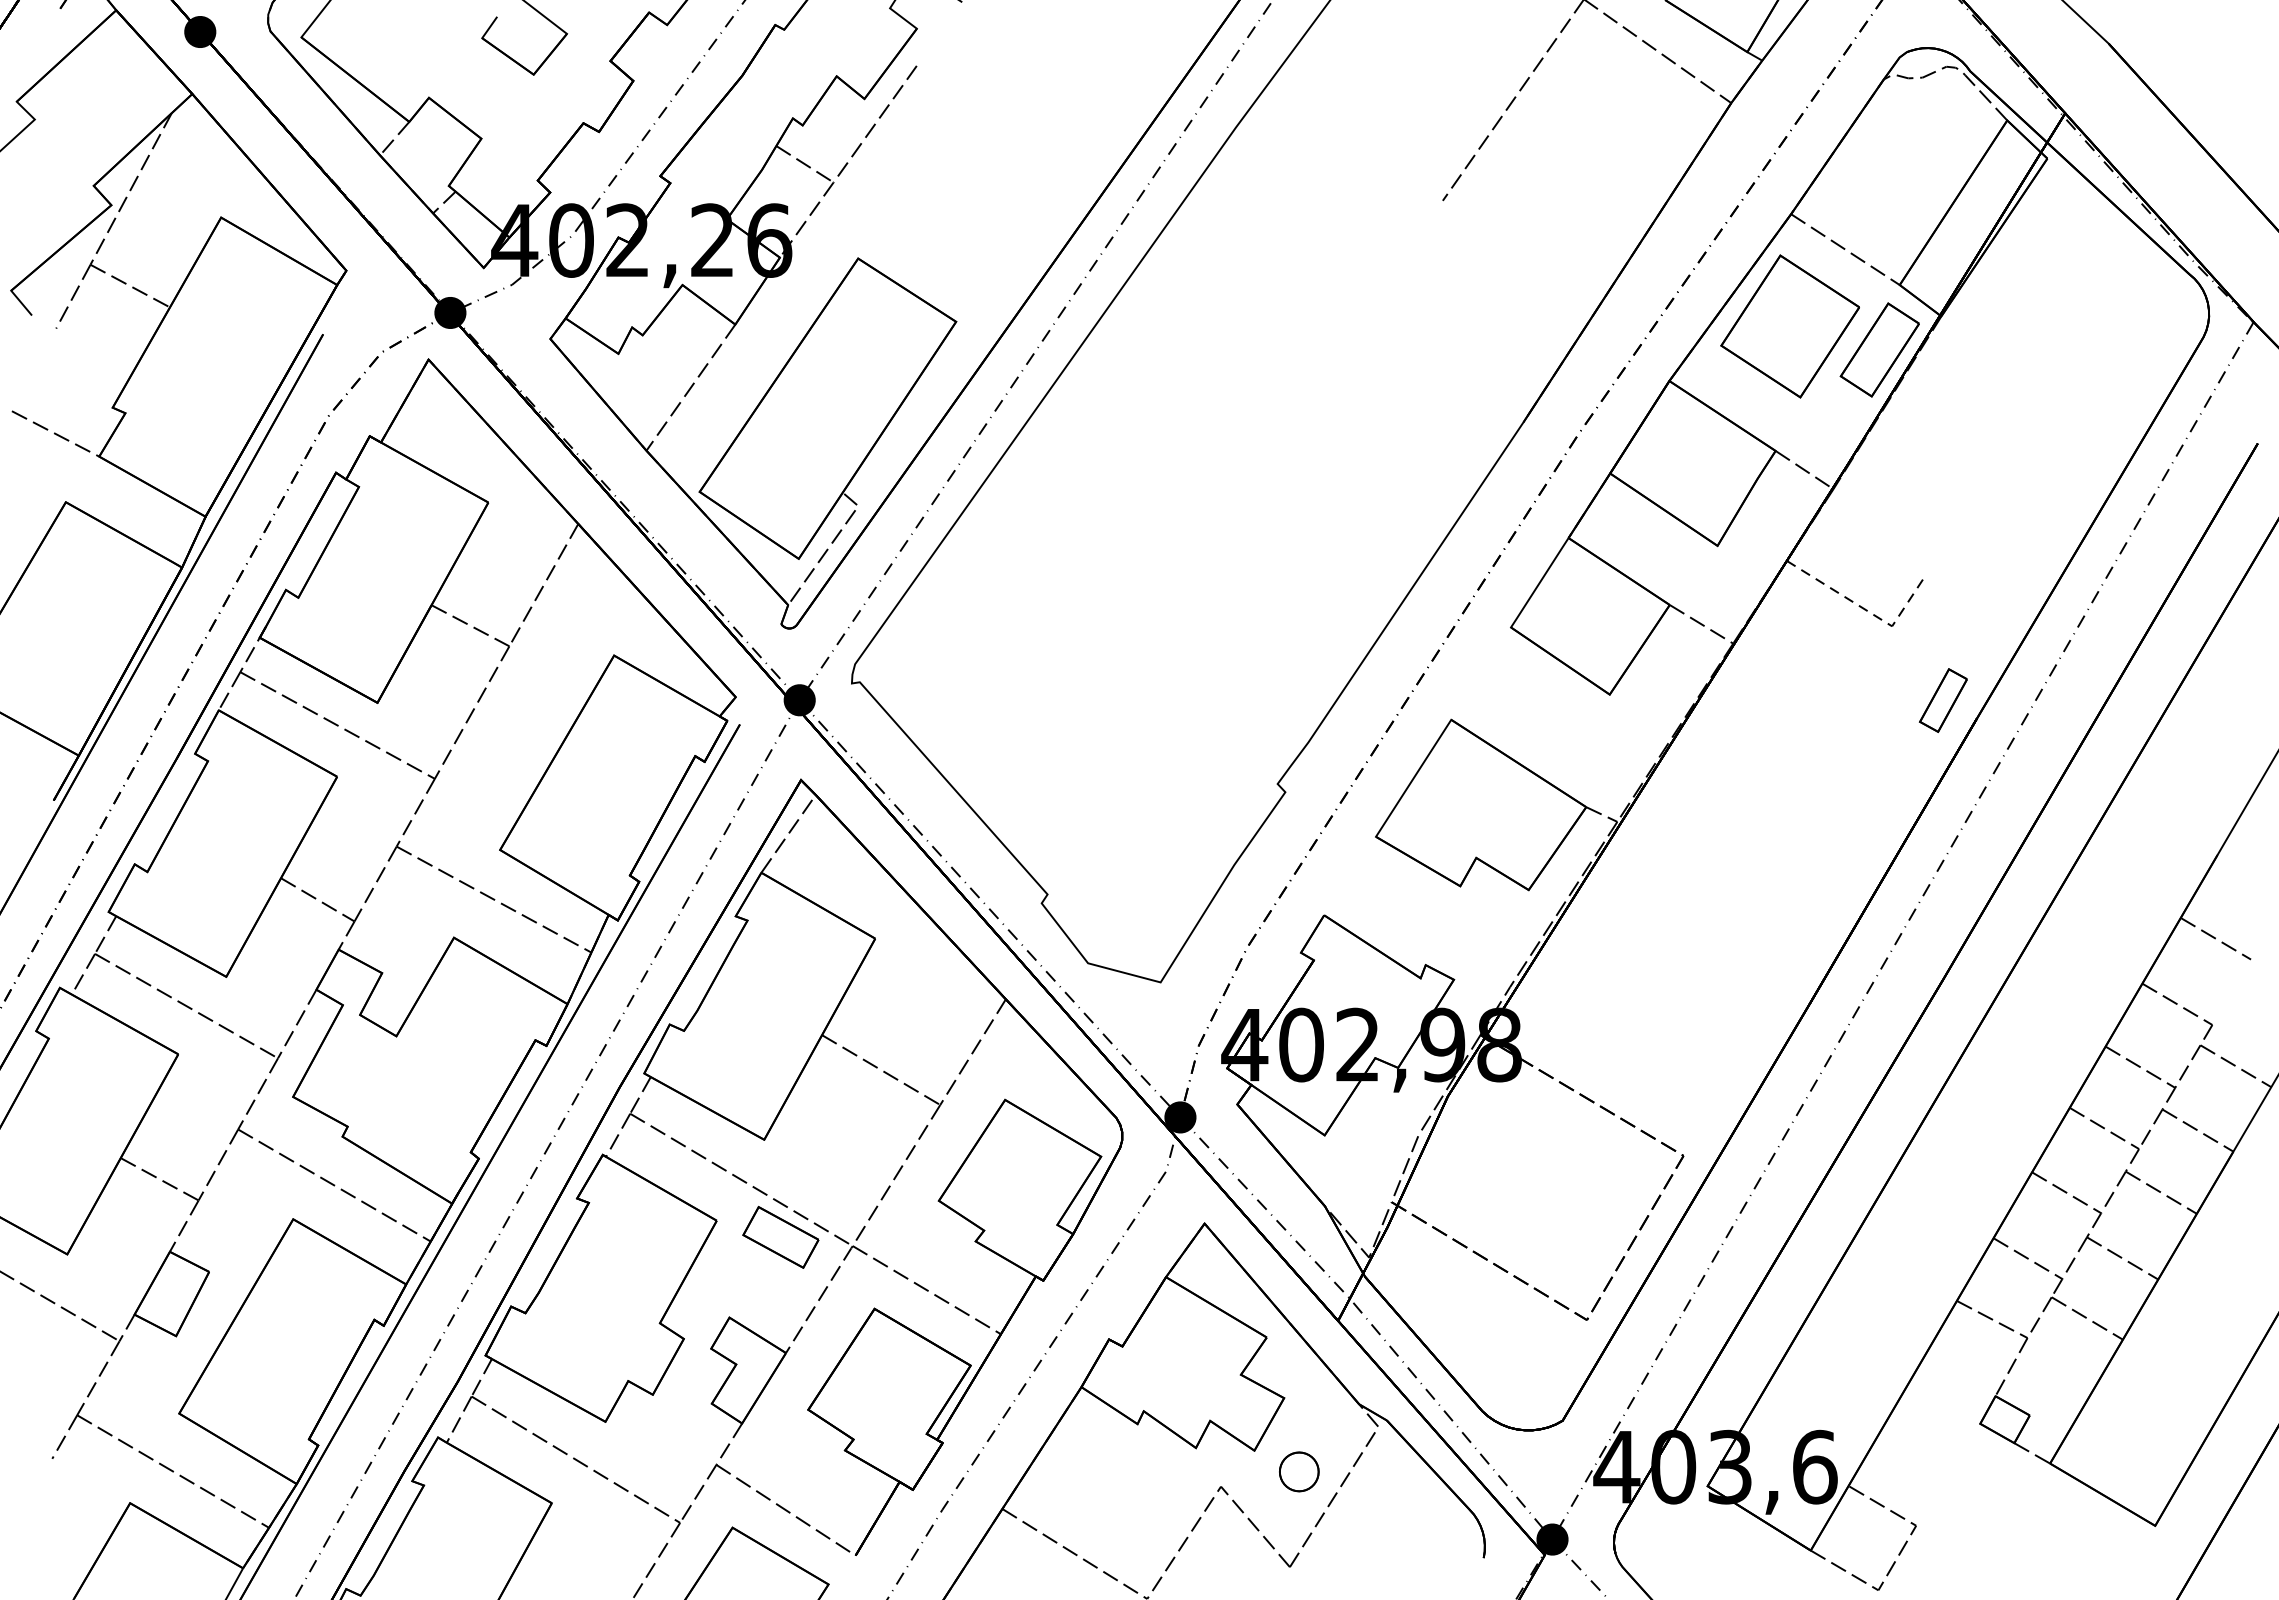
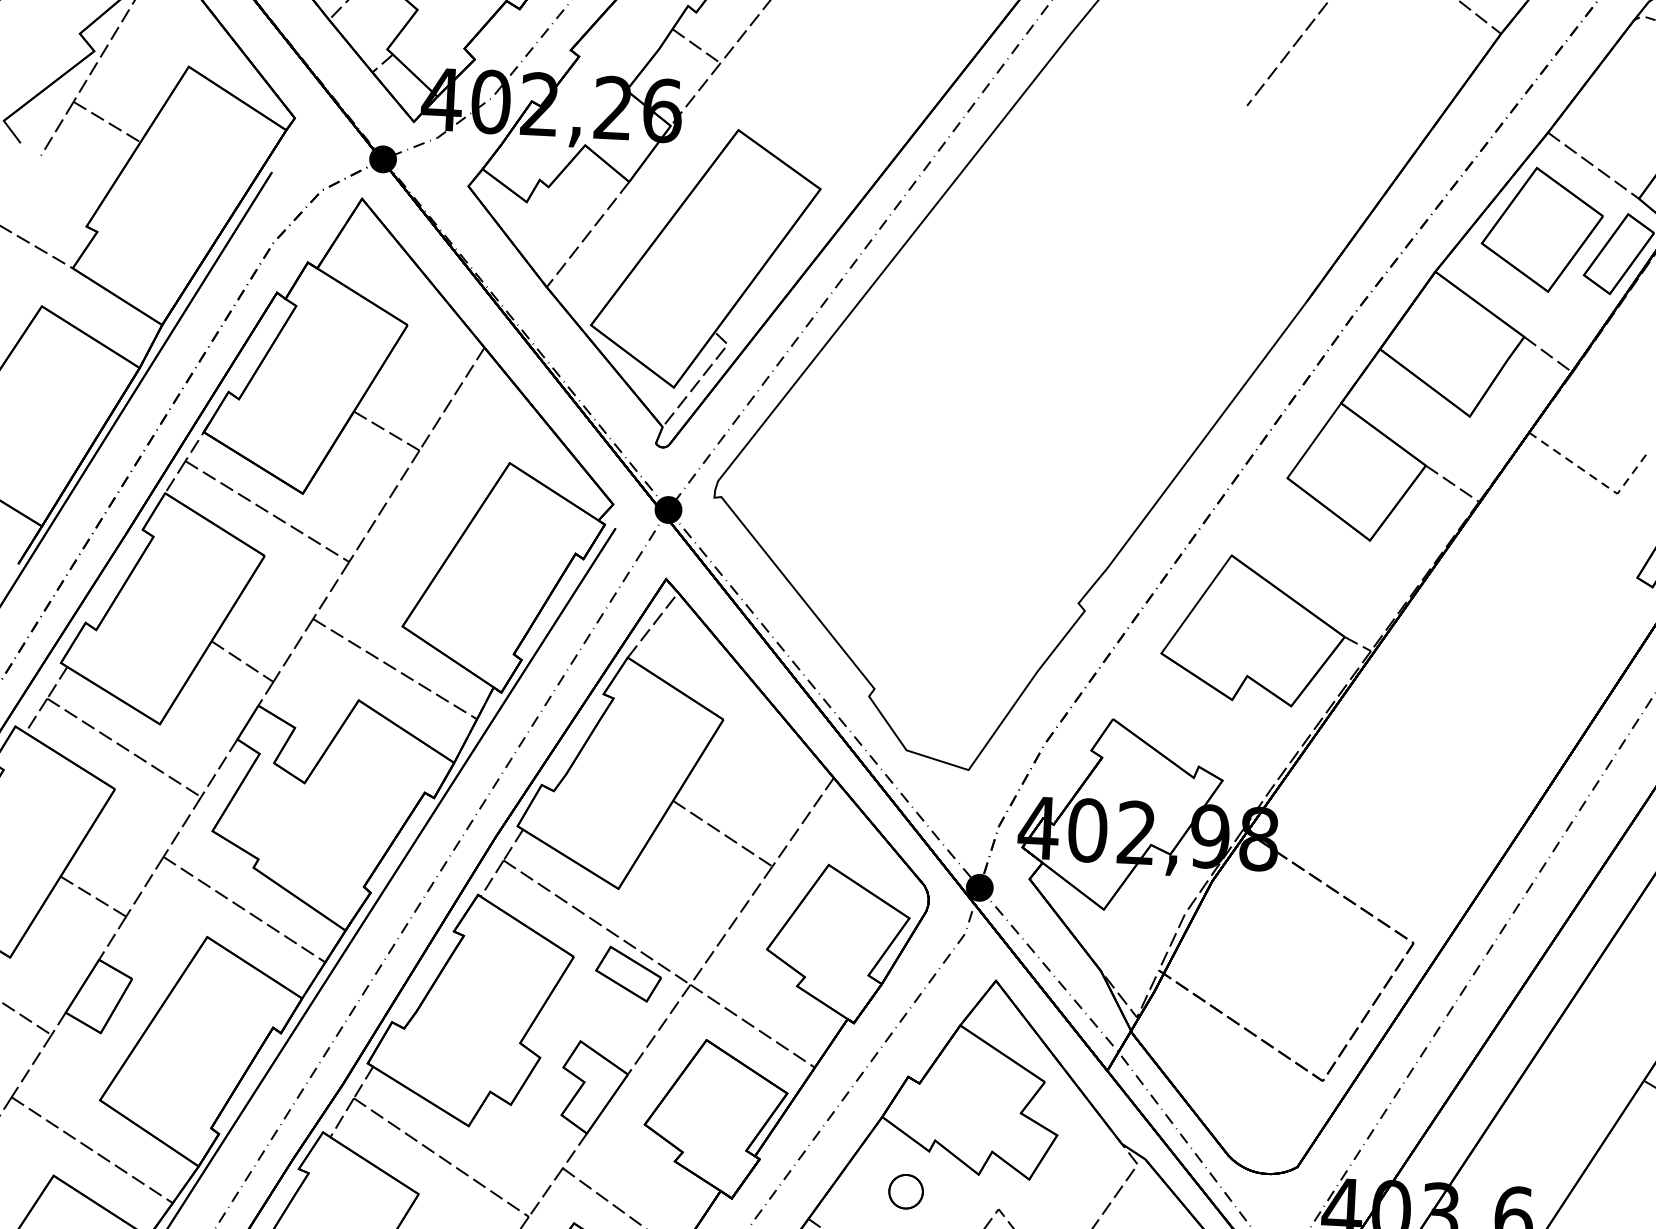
part: (1299, 1471) -> (906, 1191), moved

